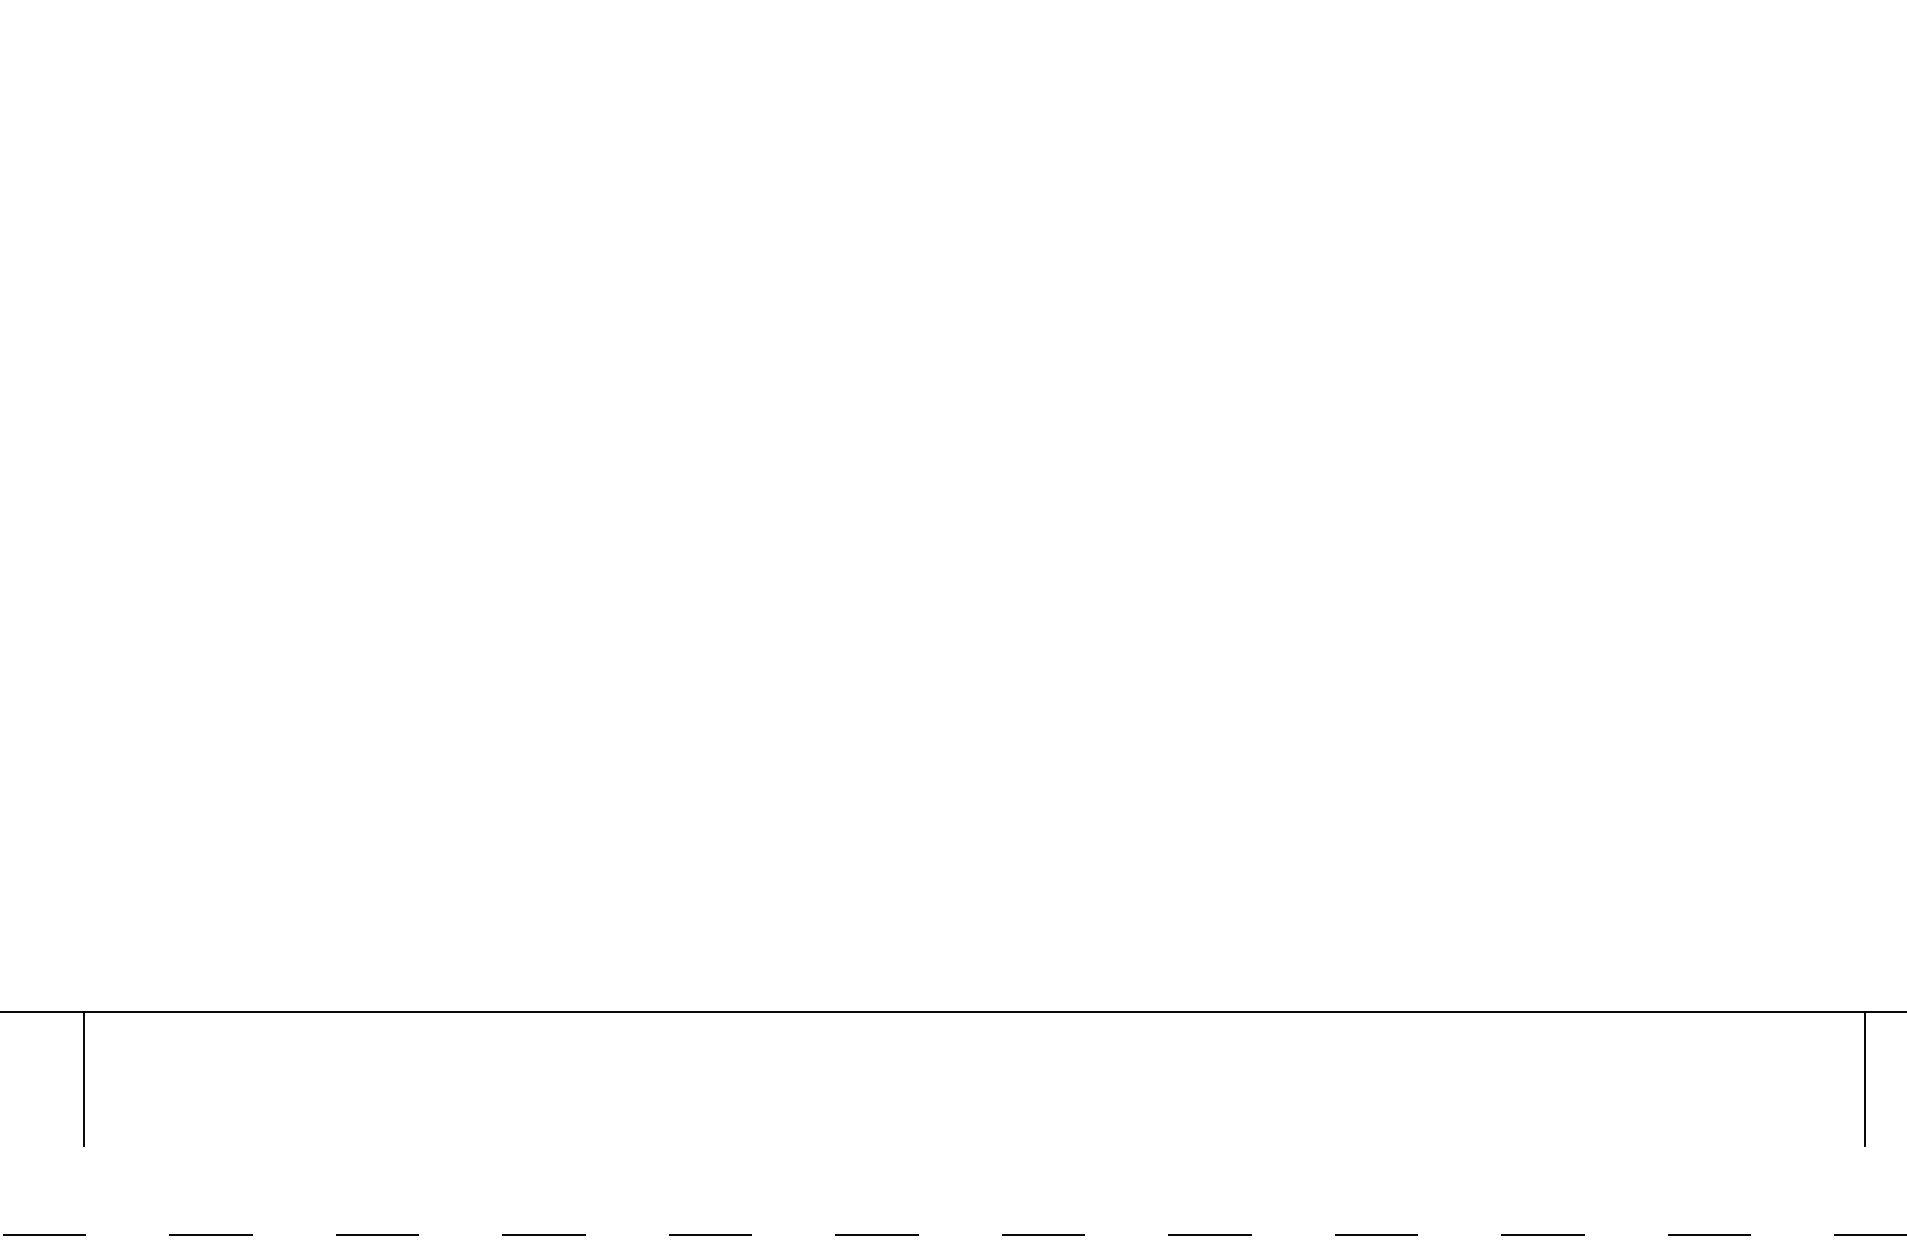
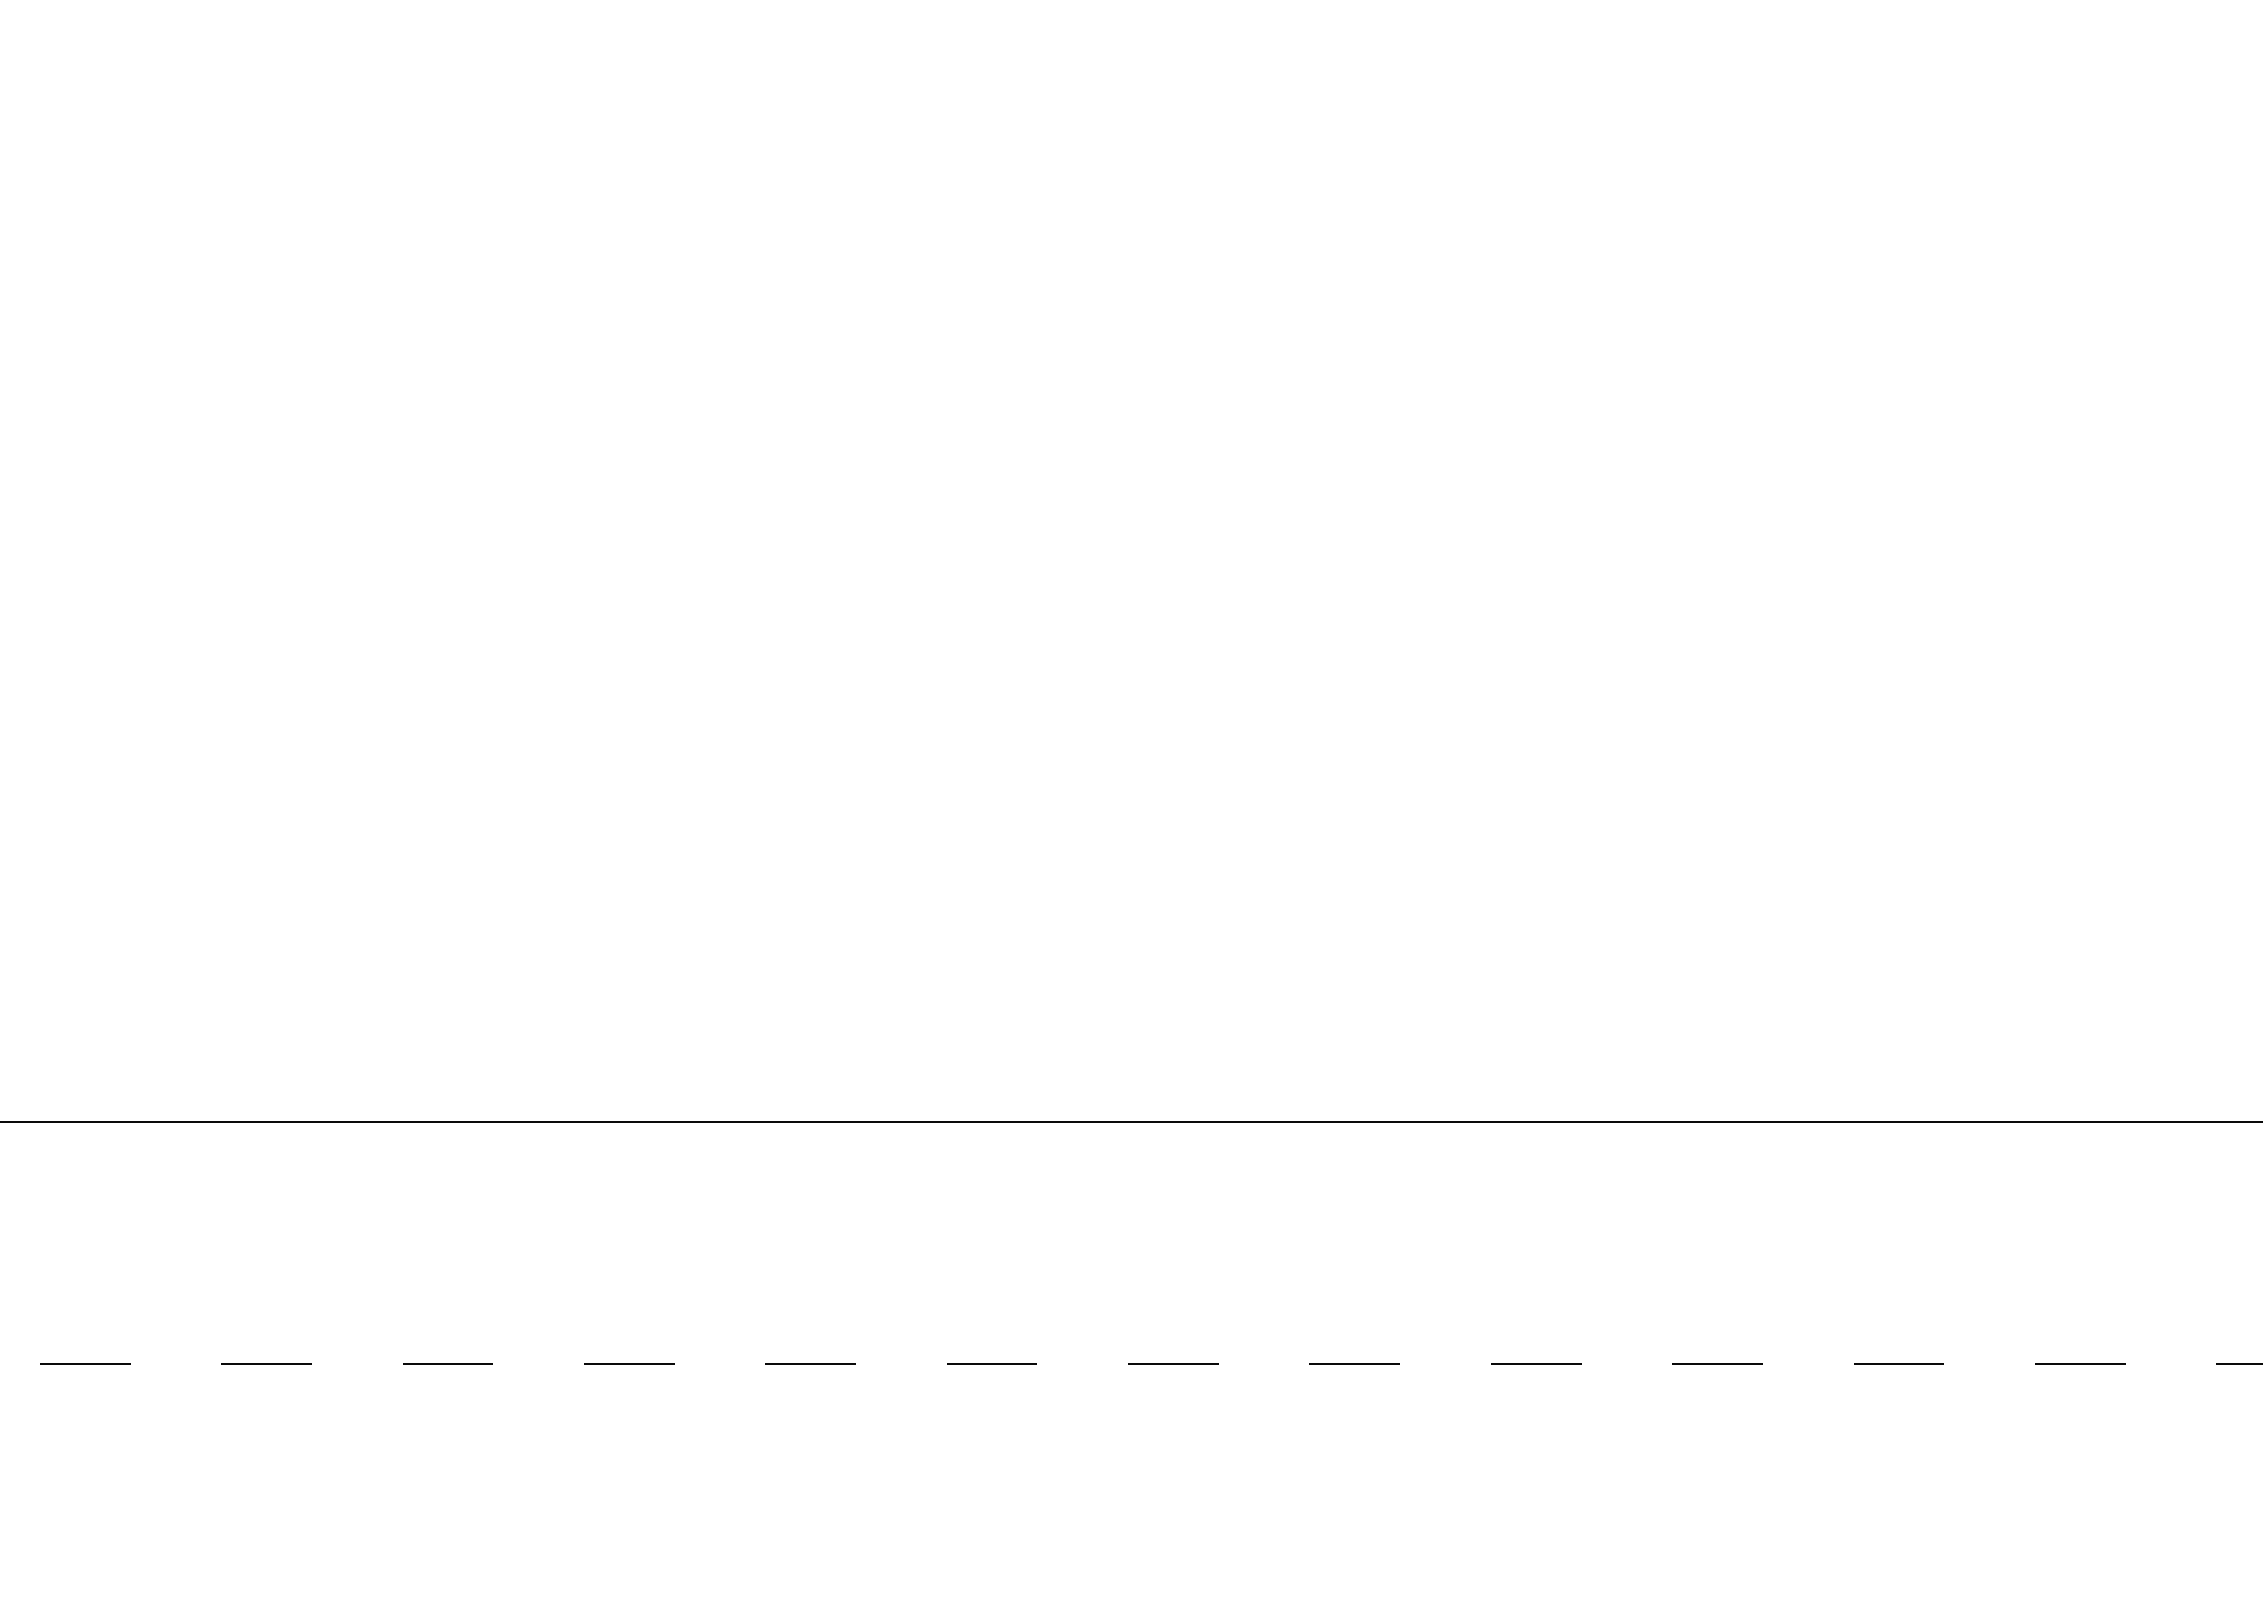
line: (83, 1079) -> (309, 1194), removed
line: (1864, 1079) -> (2249, 1194), removed

